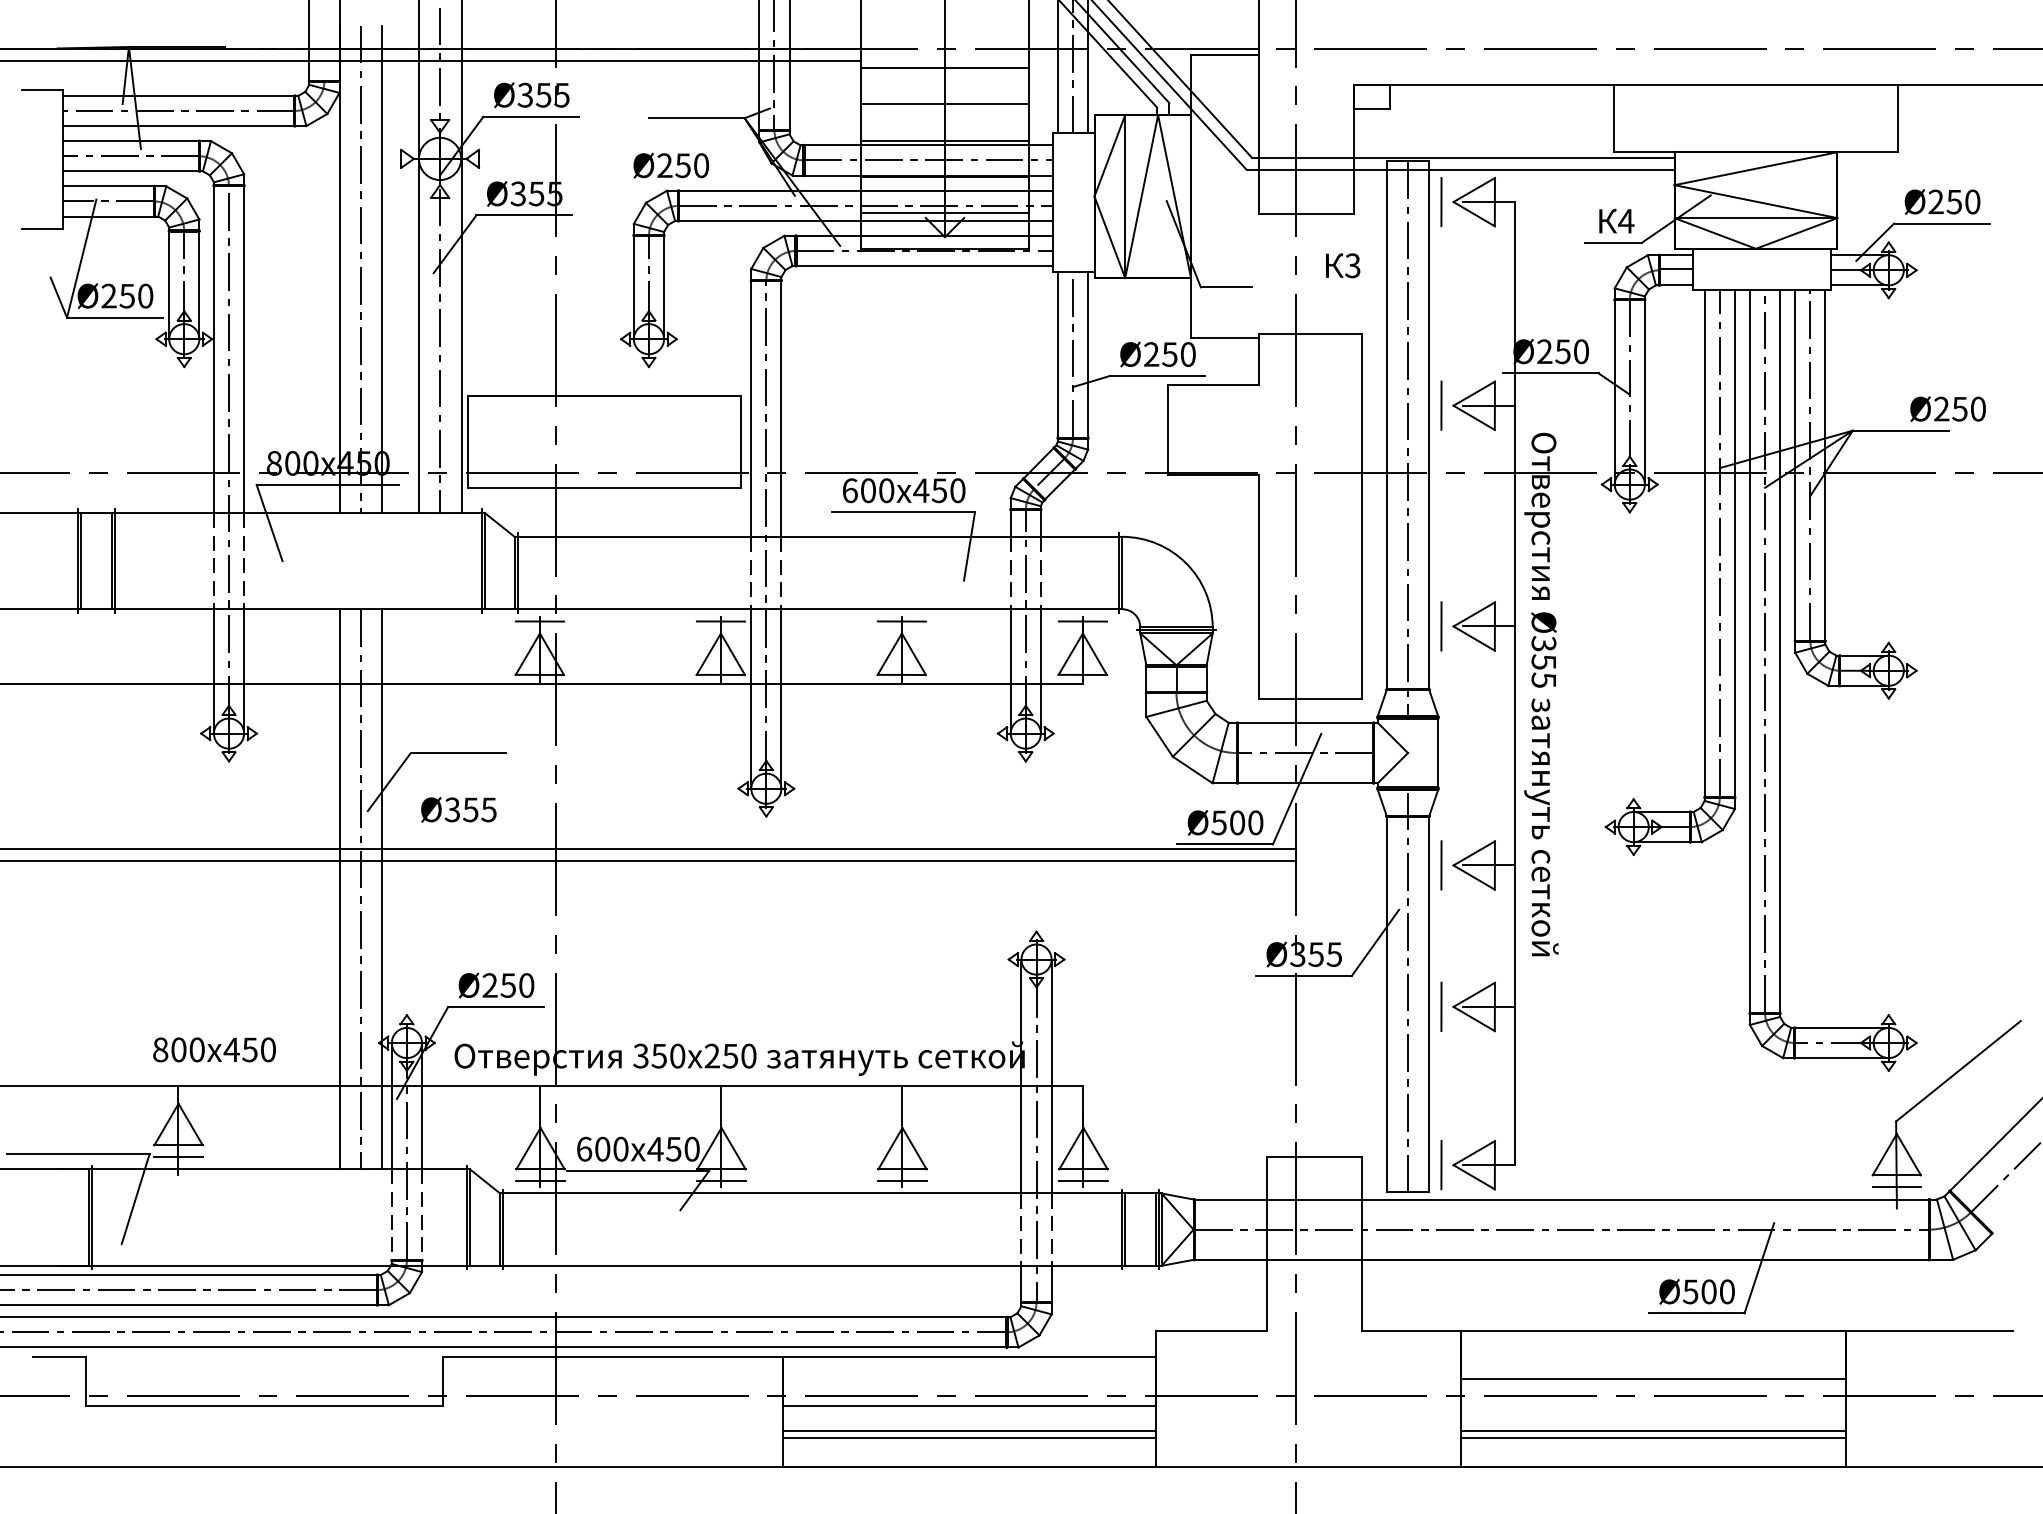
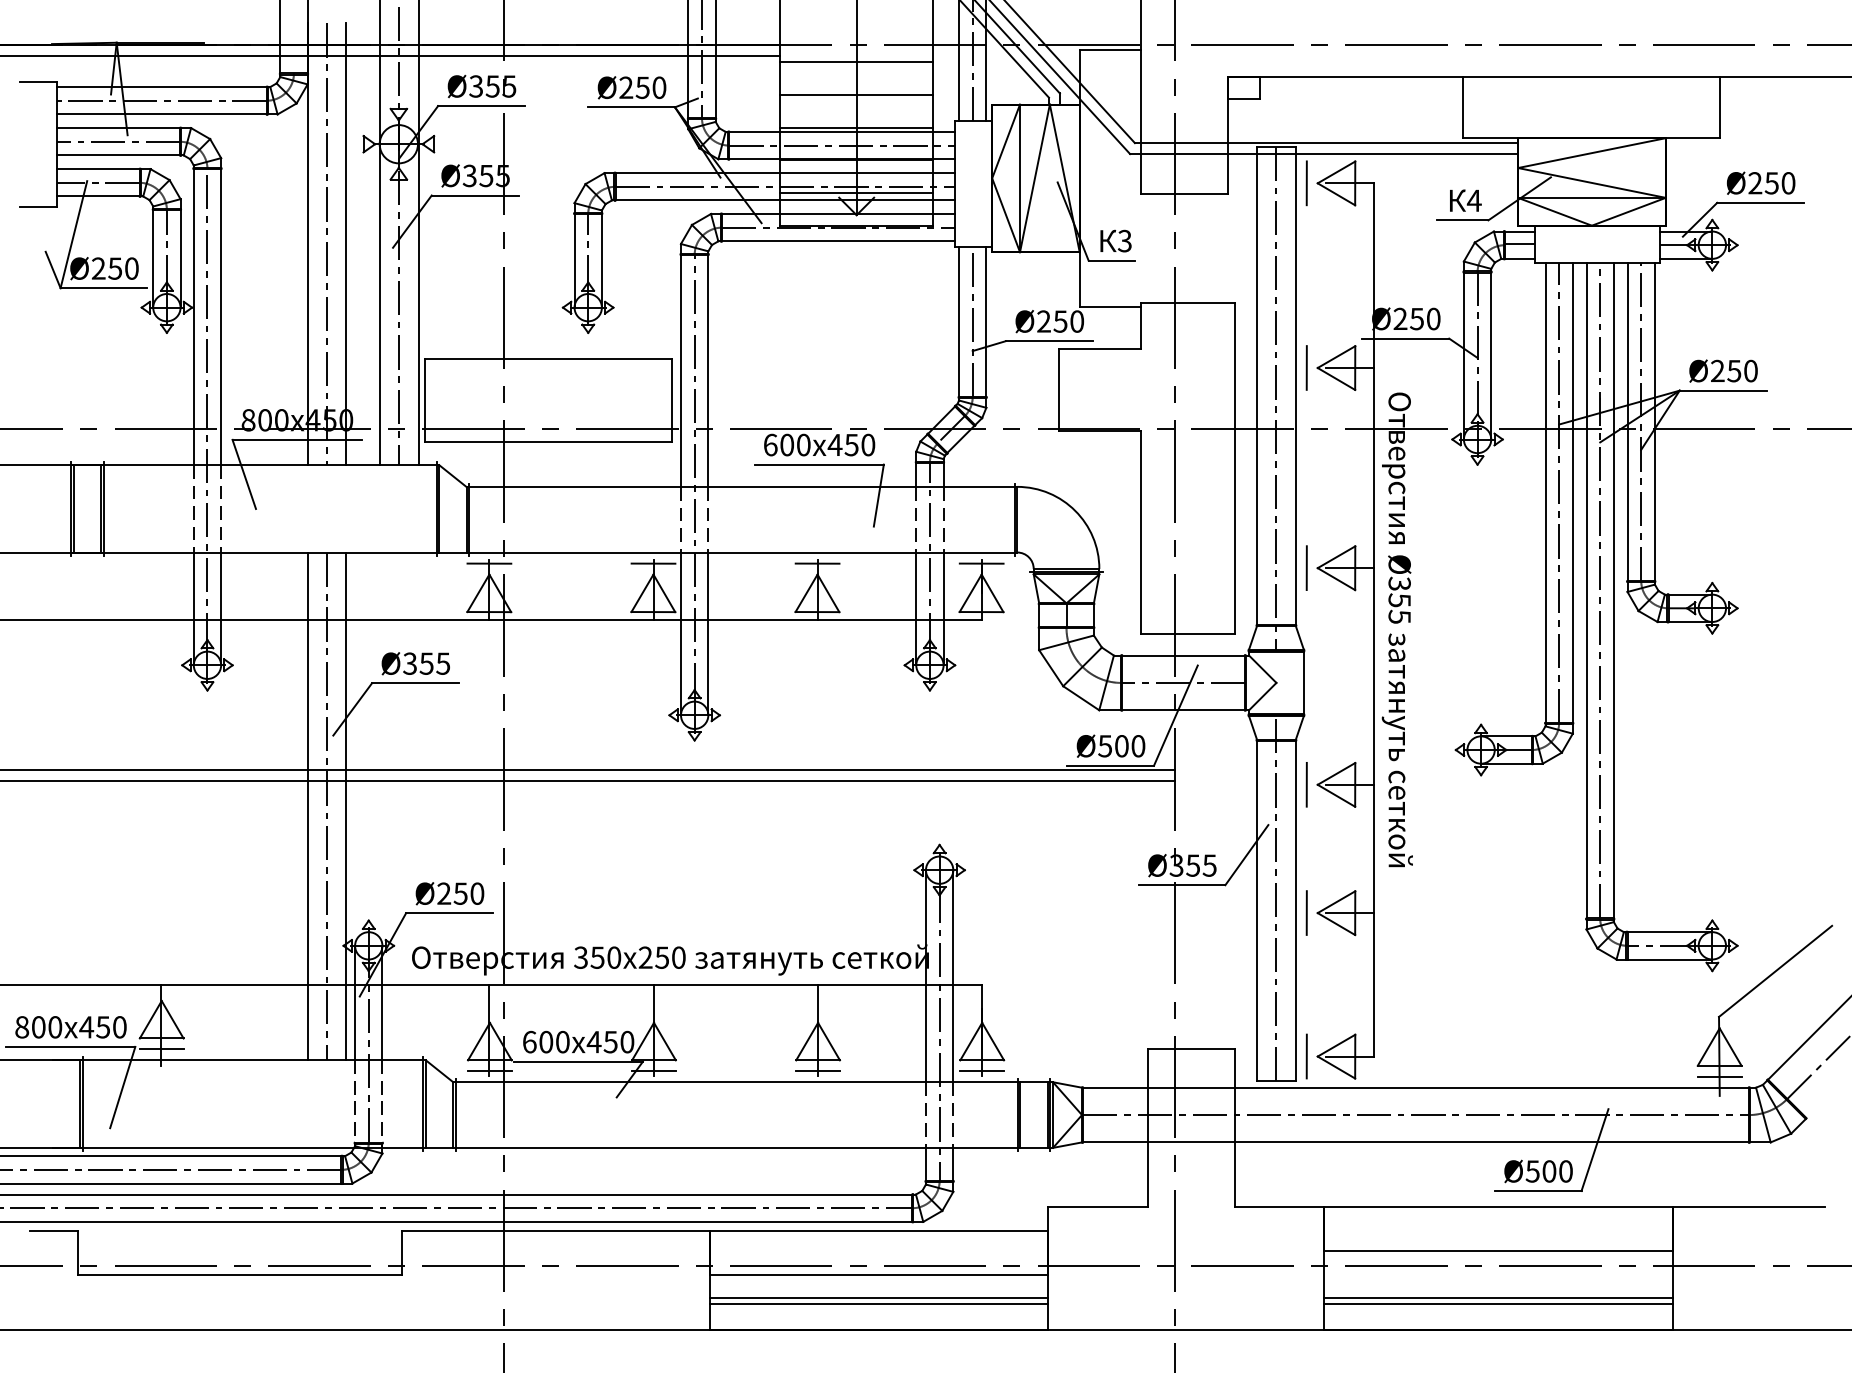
text: (671, 165) -> (632, 87), moved
text: (1343, 265) -> (1116, 240), moved
text: (1947, 408) -> (1722, 370), moved
text: (458, 809) -> (415, 663), moved
text: (214, 1049) -> (70, 1026), moved

